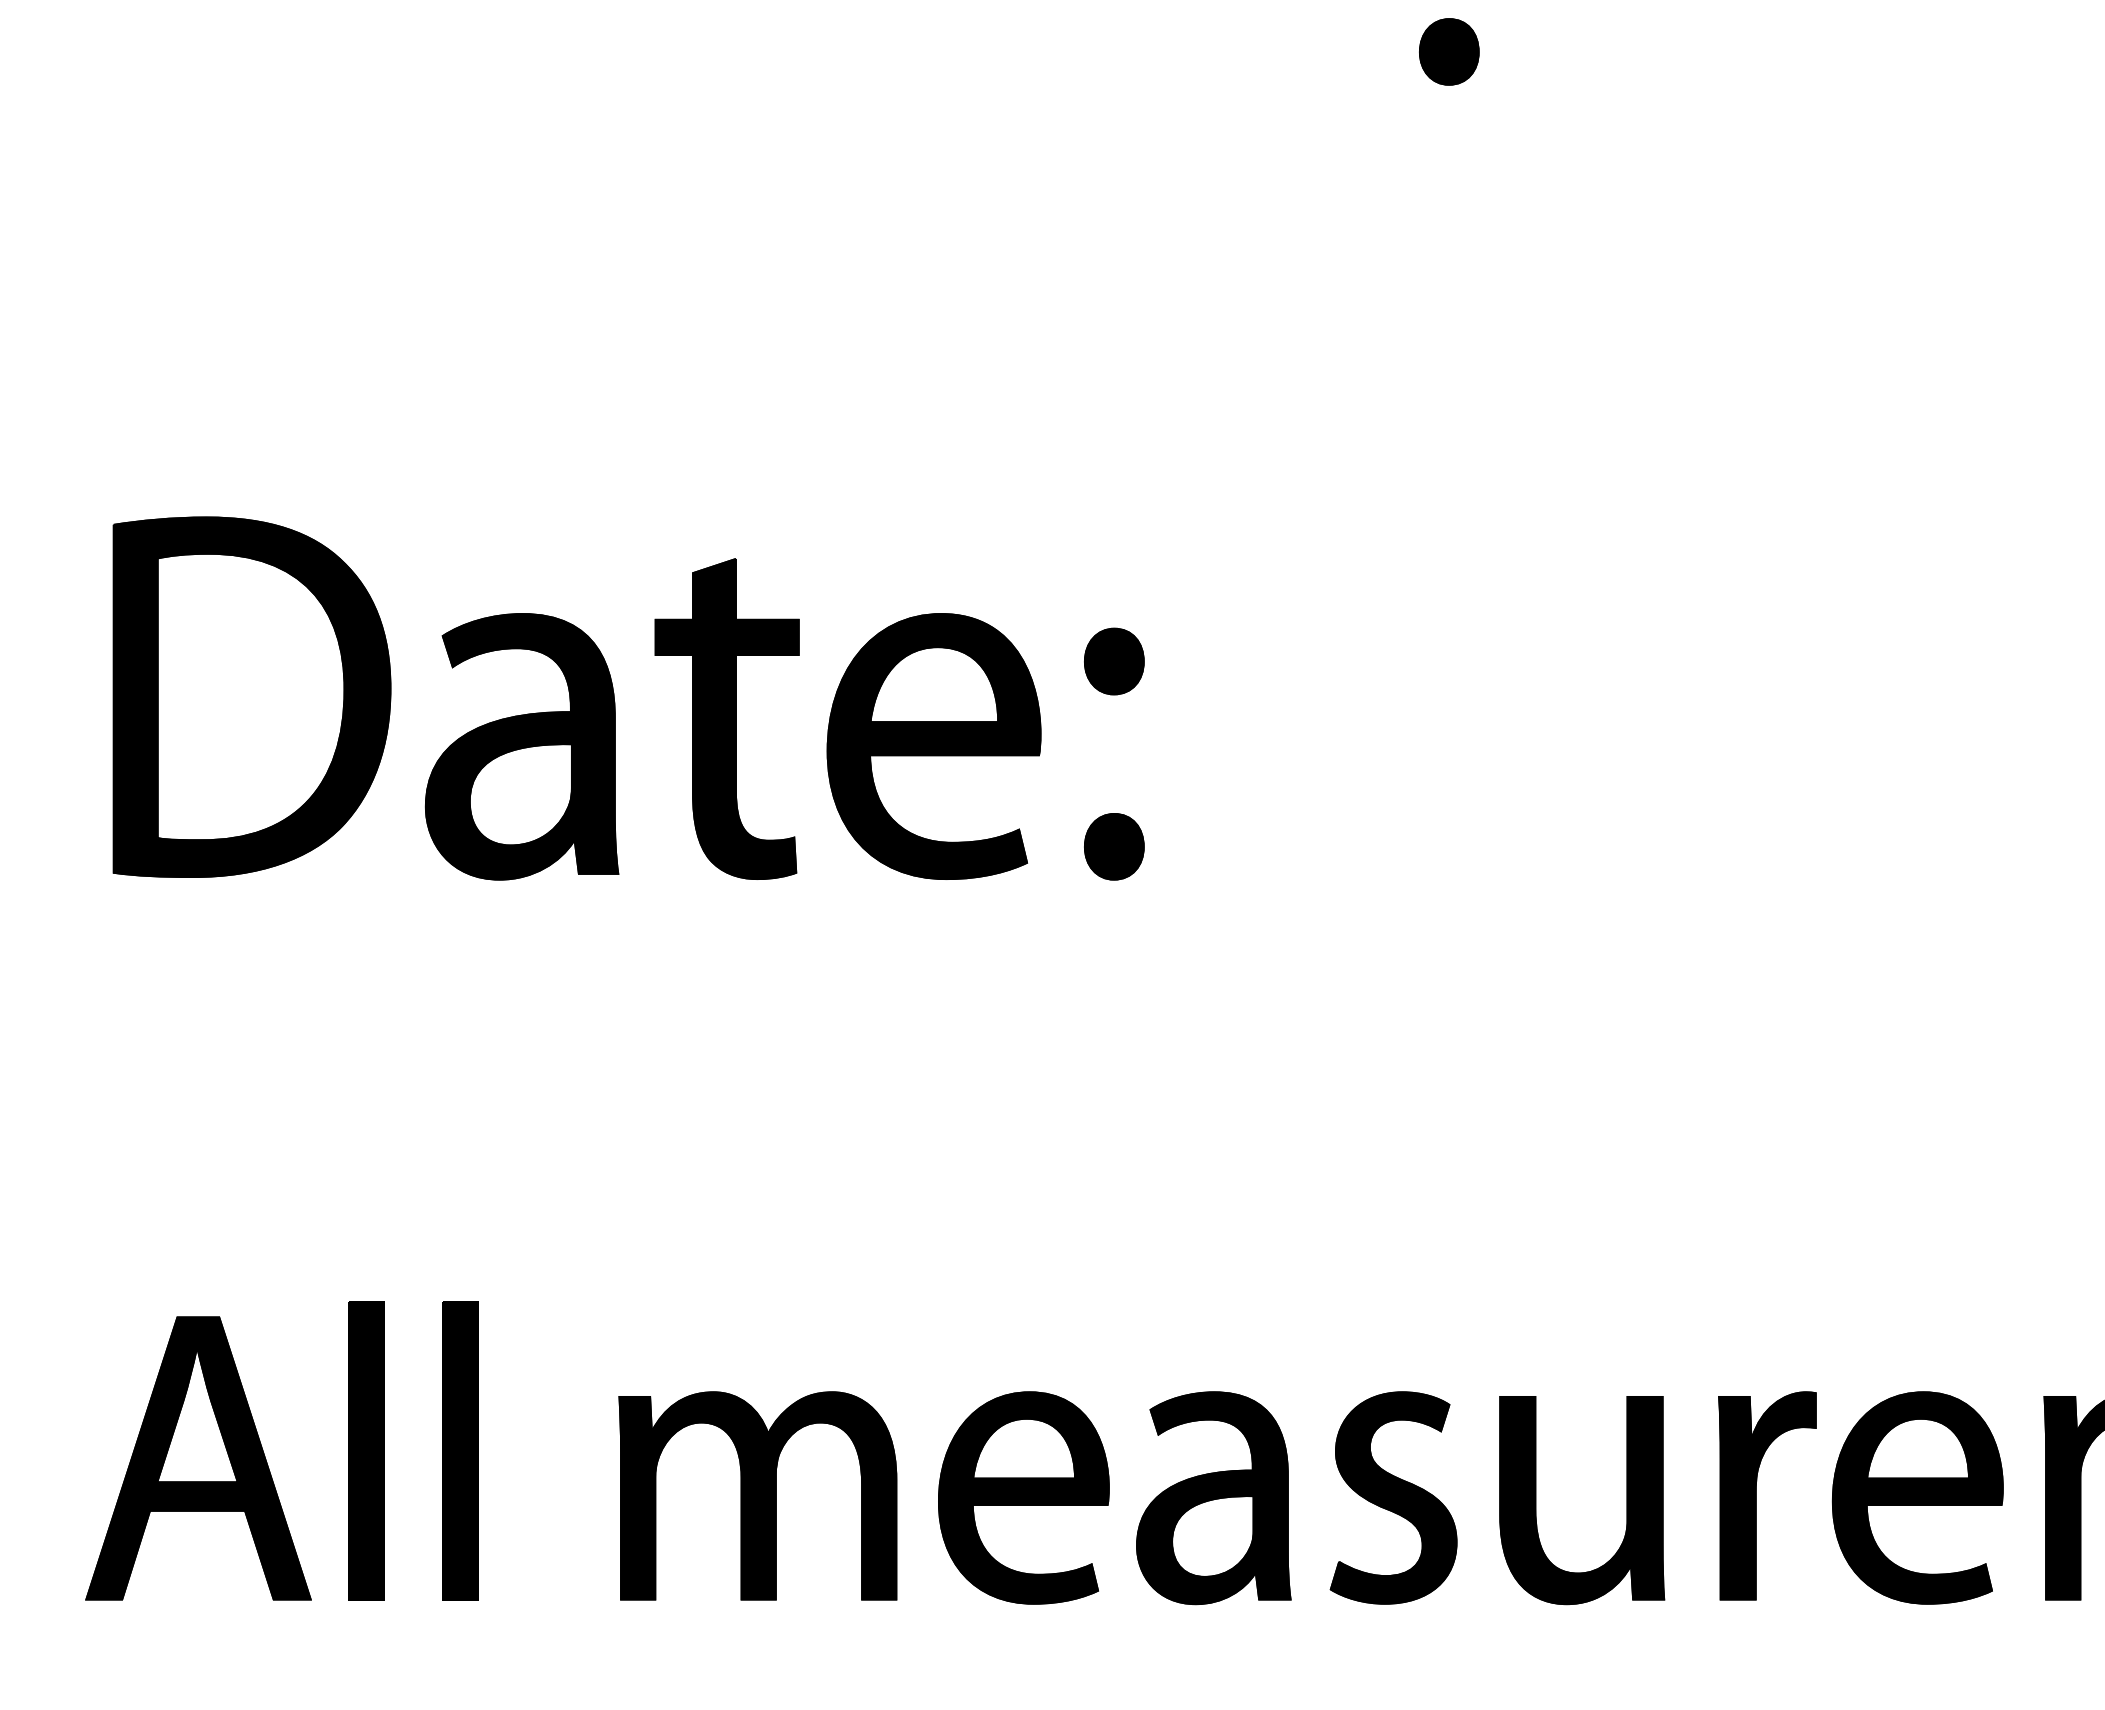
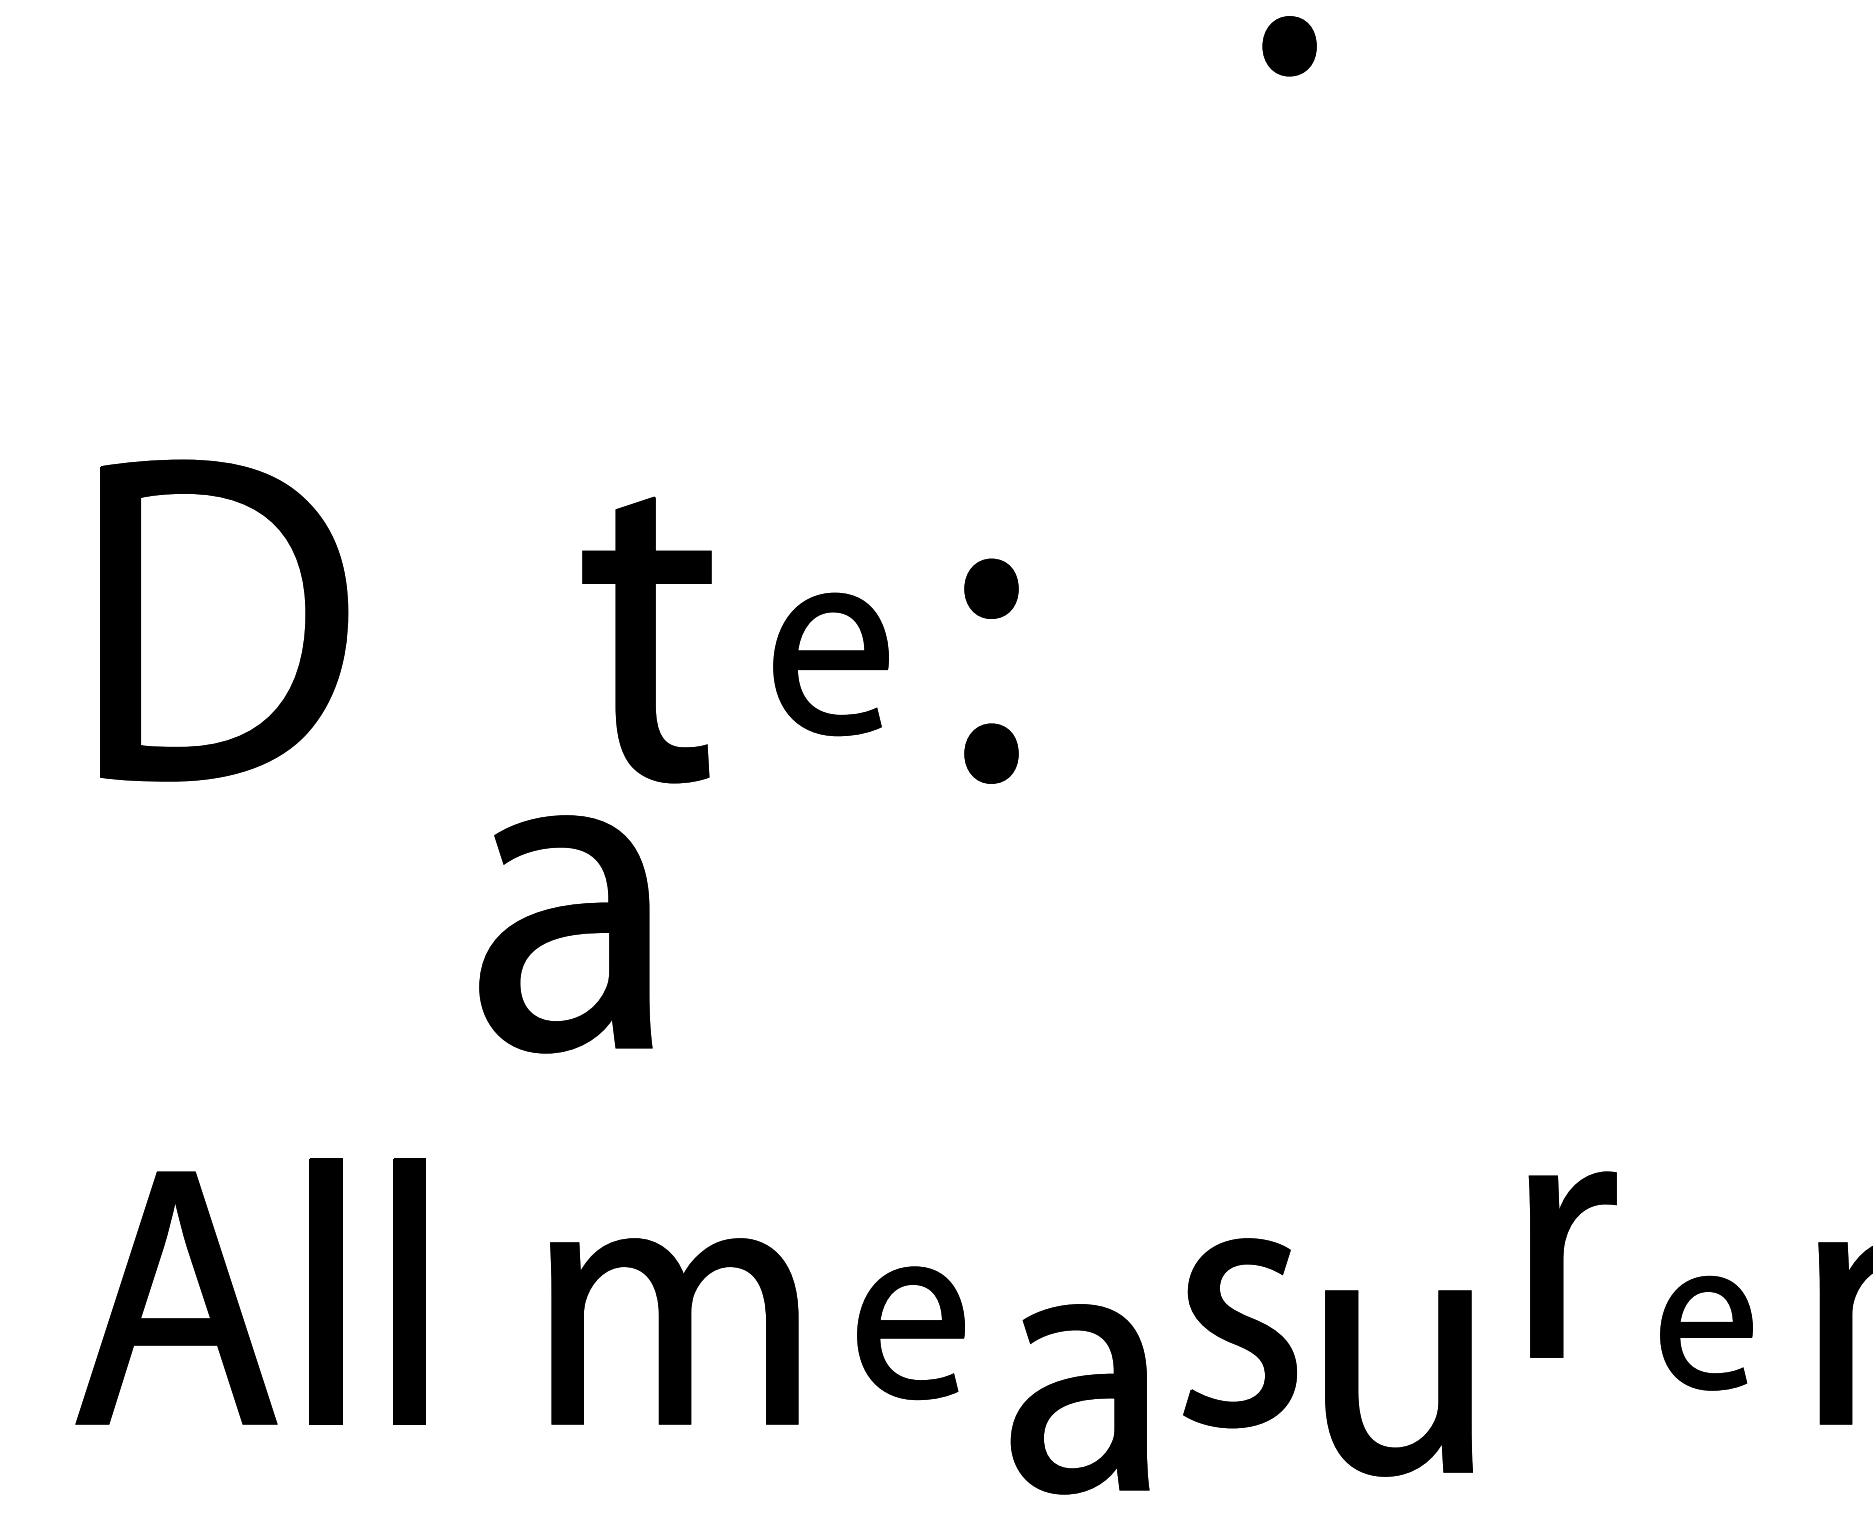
part: (522, 746) -> (566, 934), moved
part: (933, 746) -> (830, 664), size x0.6
part: (1756, 1495) -> (1563, 1264), moved
part: (1023, 1497) -> (910, 1332), size x0.7
part: (1917, 1497) -> (1706, 1332), size x0.6
part: (1213, 1498) -> (1079, 1399), moved
part: (1626, 1500) -> (1438, 1383), moved

